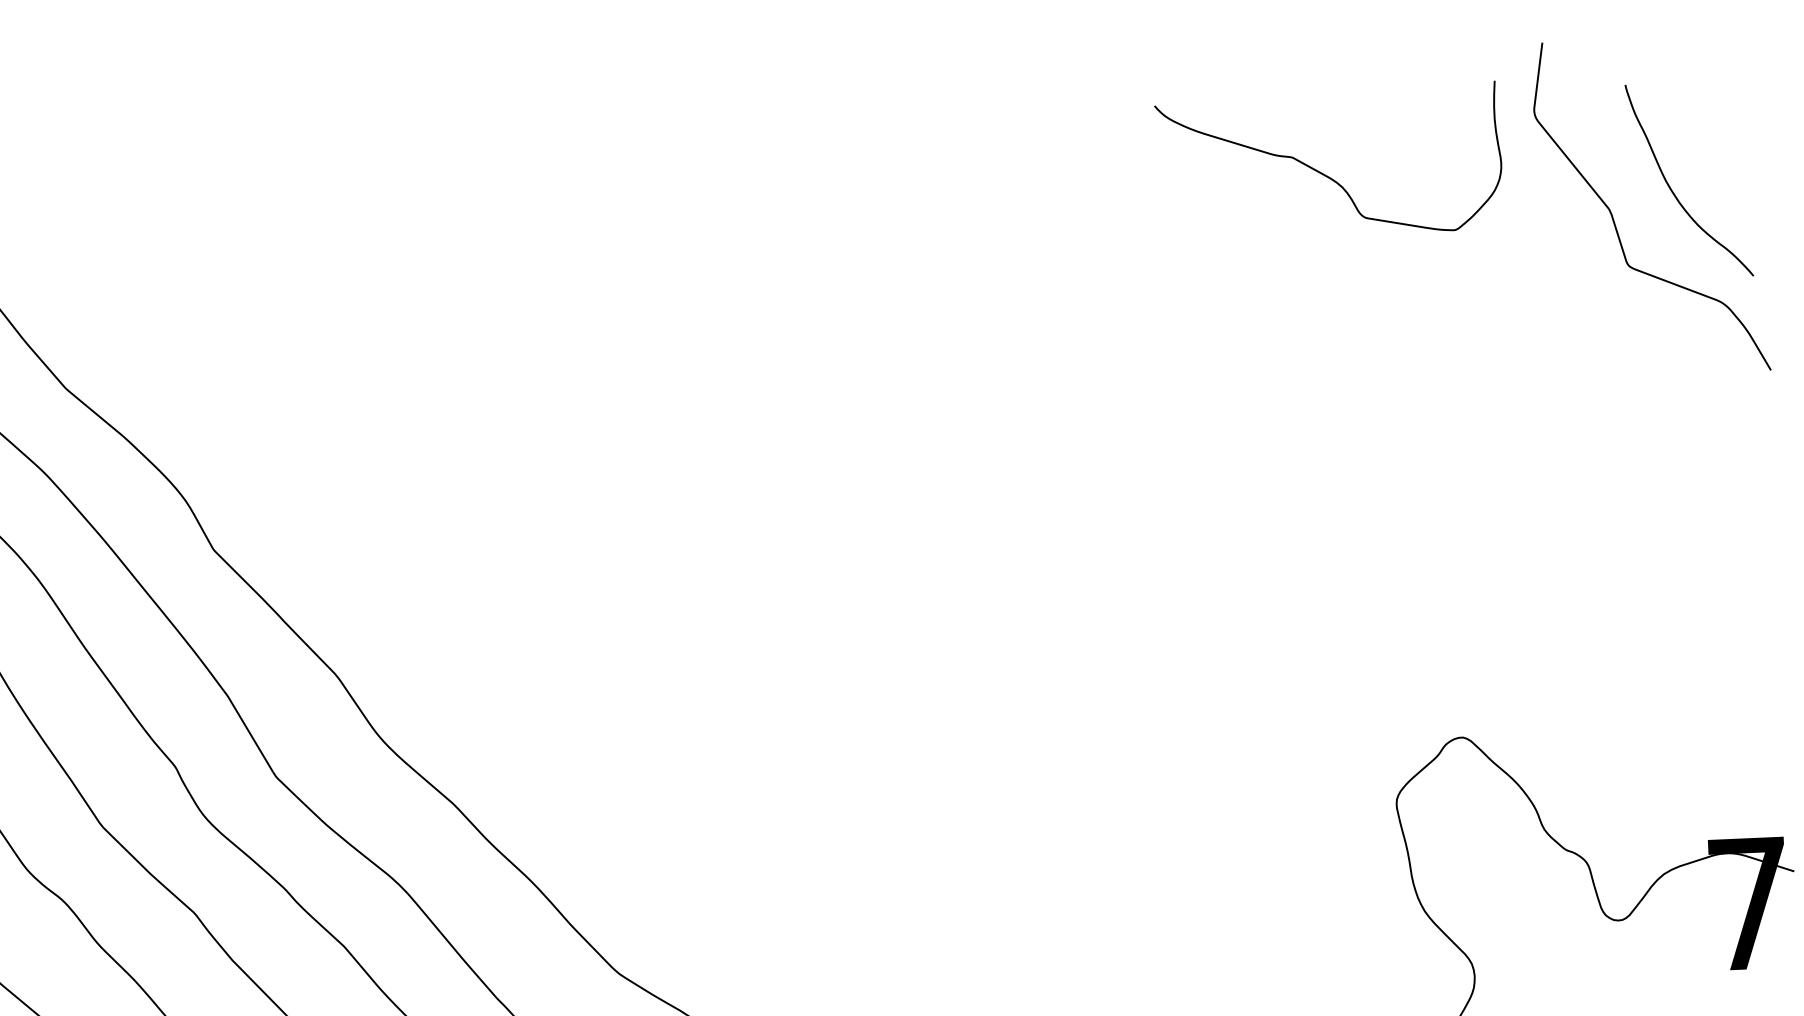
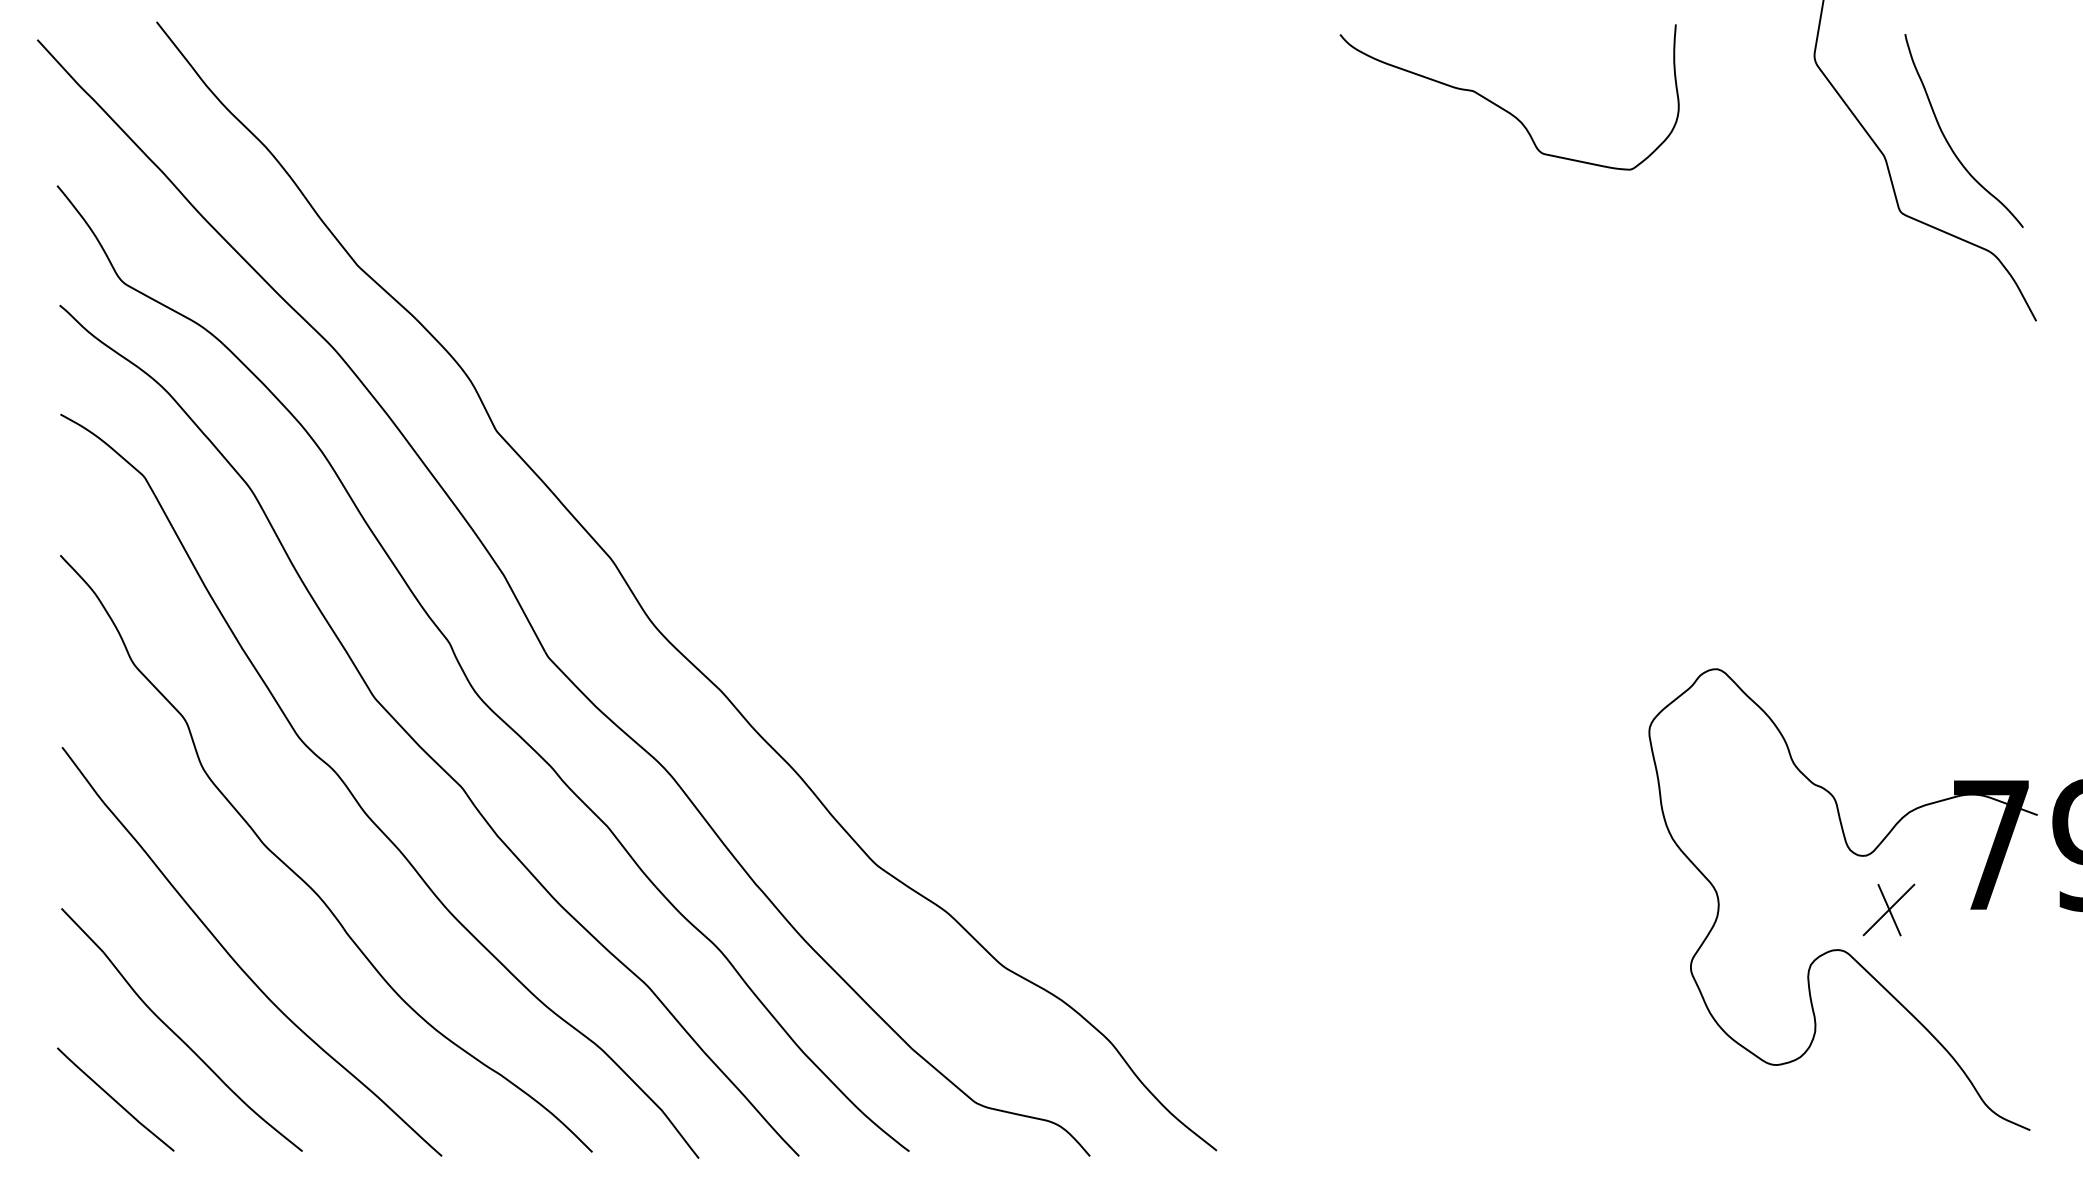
curve: (1324, 173) -> (1504, 108), moved
part: (1647, 973) -> (1888, 909), added

